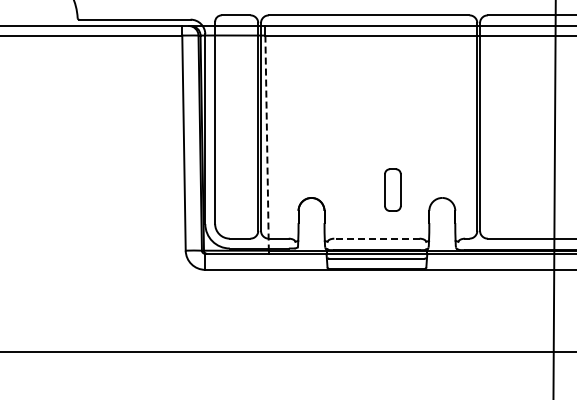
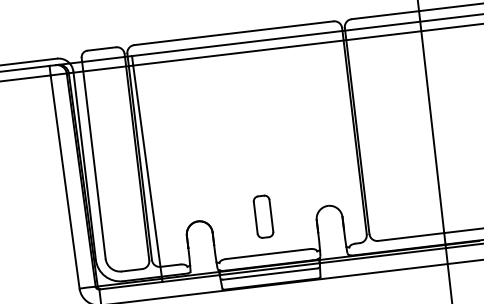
line: (267, 143) -> (148, 172), dashed -> solid
part: (392, 189) -> (263, 216), moved
line: (376, 238) -> (267, 253), dashed -> solid

